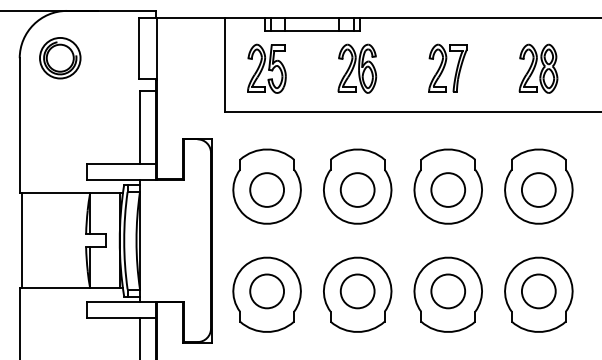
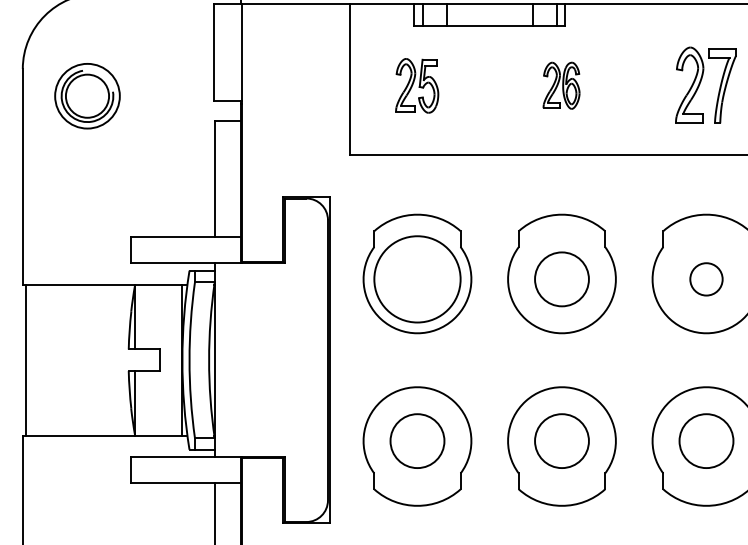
part: (60, 58) -> (87, 96), moved
part: (266, 68) -> (416, 85), size x0.7
part: (357, 68) -> (561, 85), size x0.6
circle: (267, 189) -> (418, 278), size x1.6
circle: (448, 189) -> (706, 278), size x0.6

